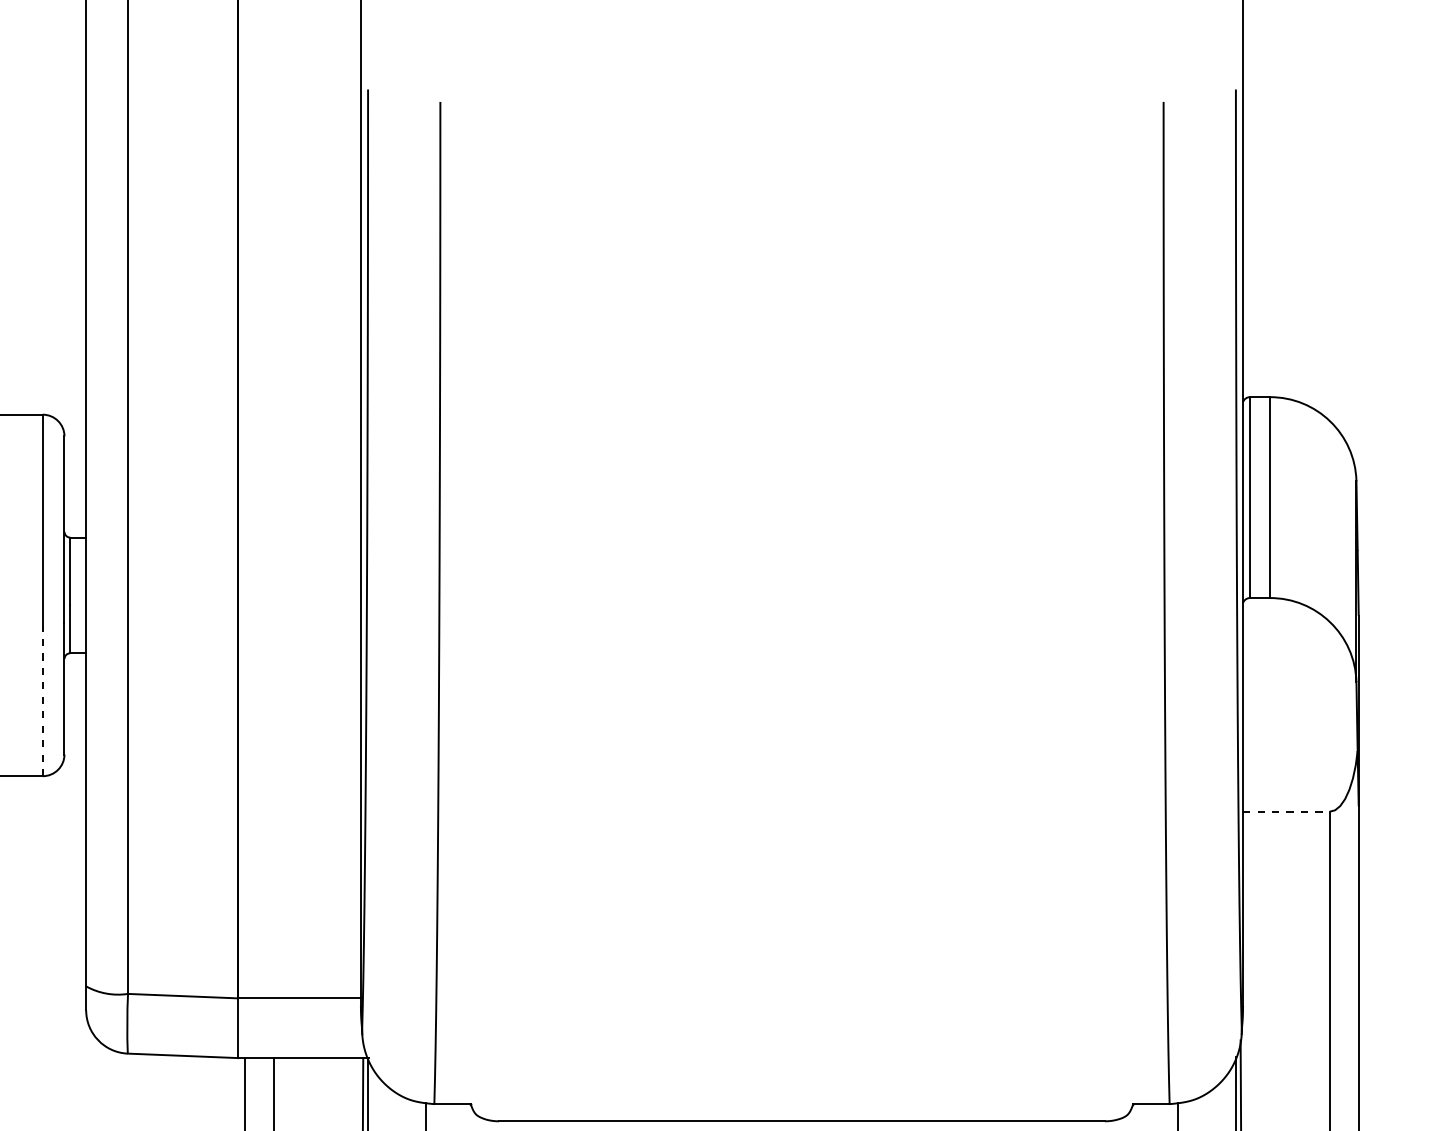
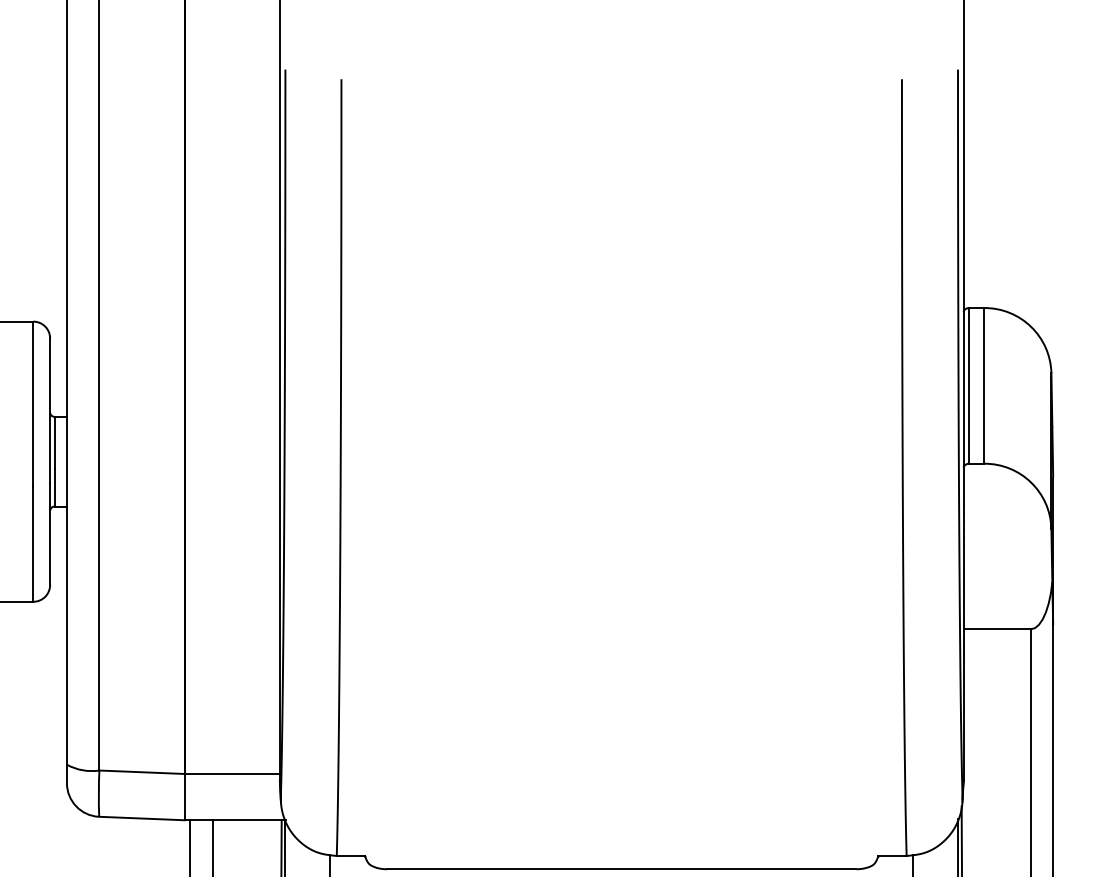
line: (42, 701) -> (33, 543), dashed -> solid
line: (1286, 811) -> (997, 629), dashed -> solid

